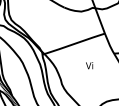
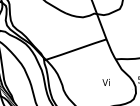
text: (88, 65) -> (105, 82), moved

